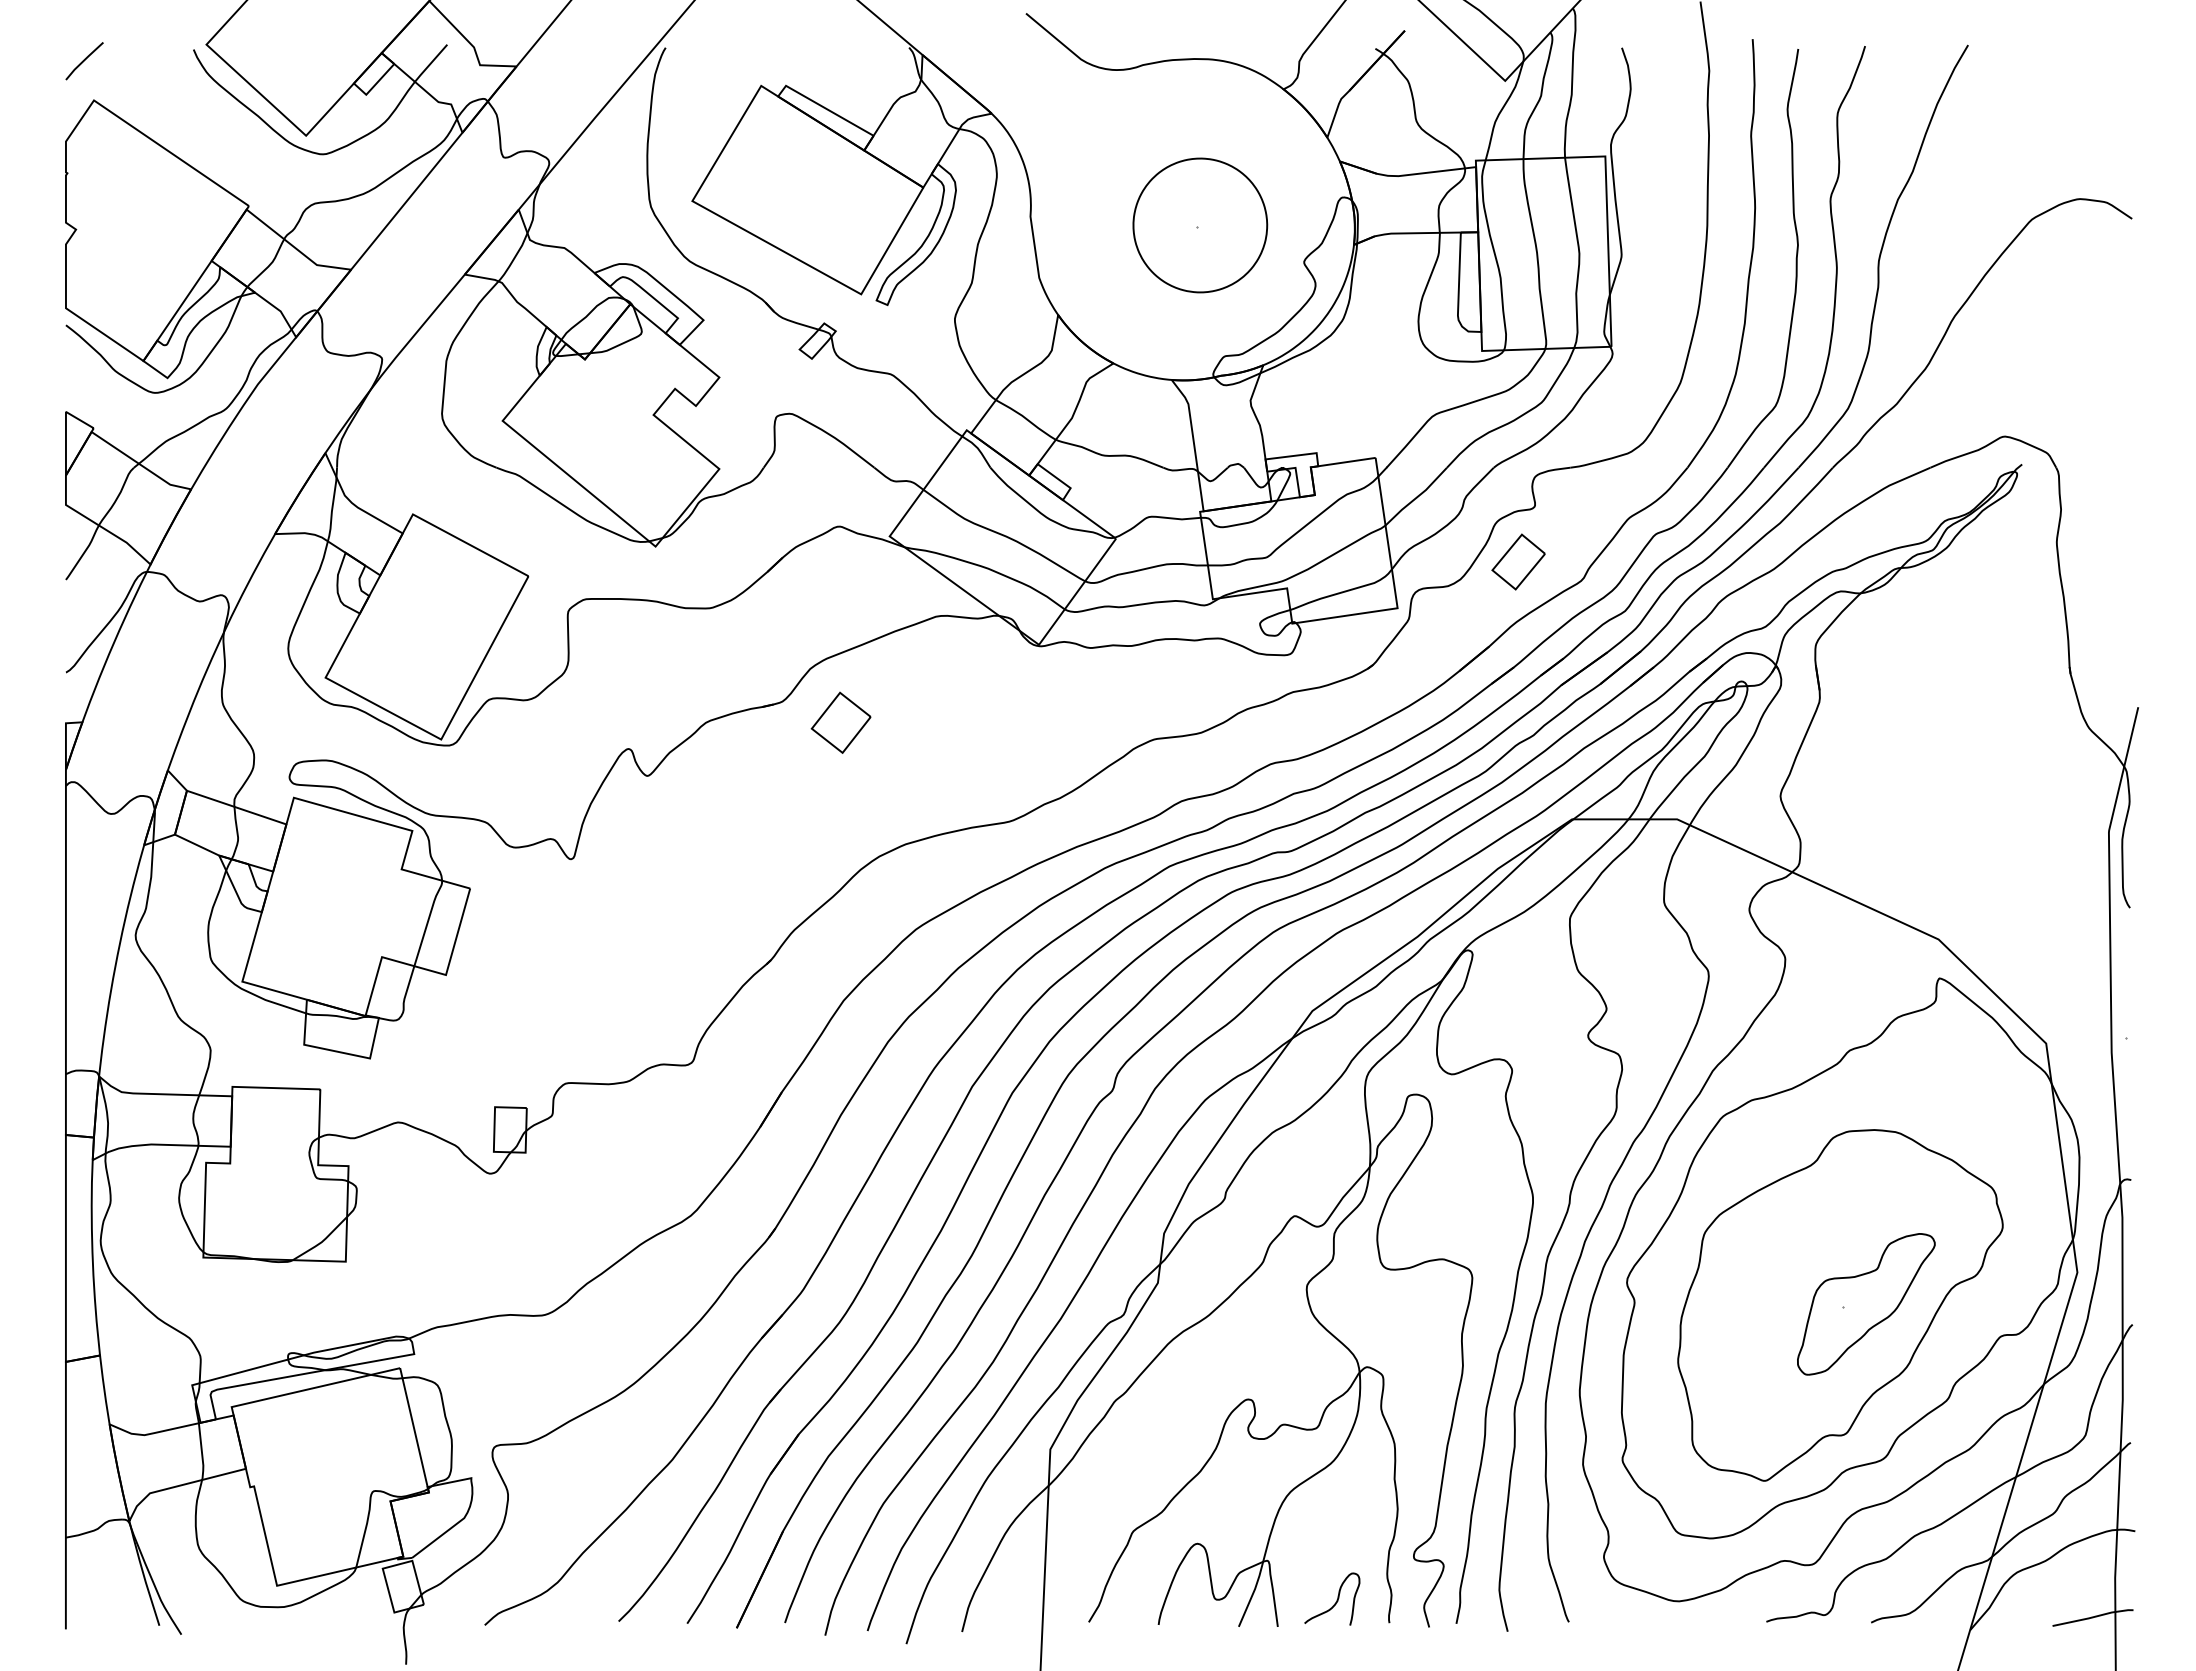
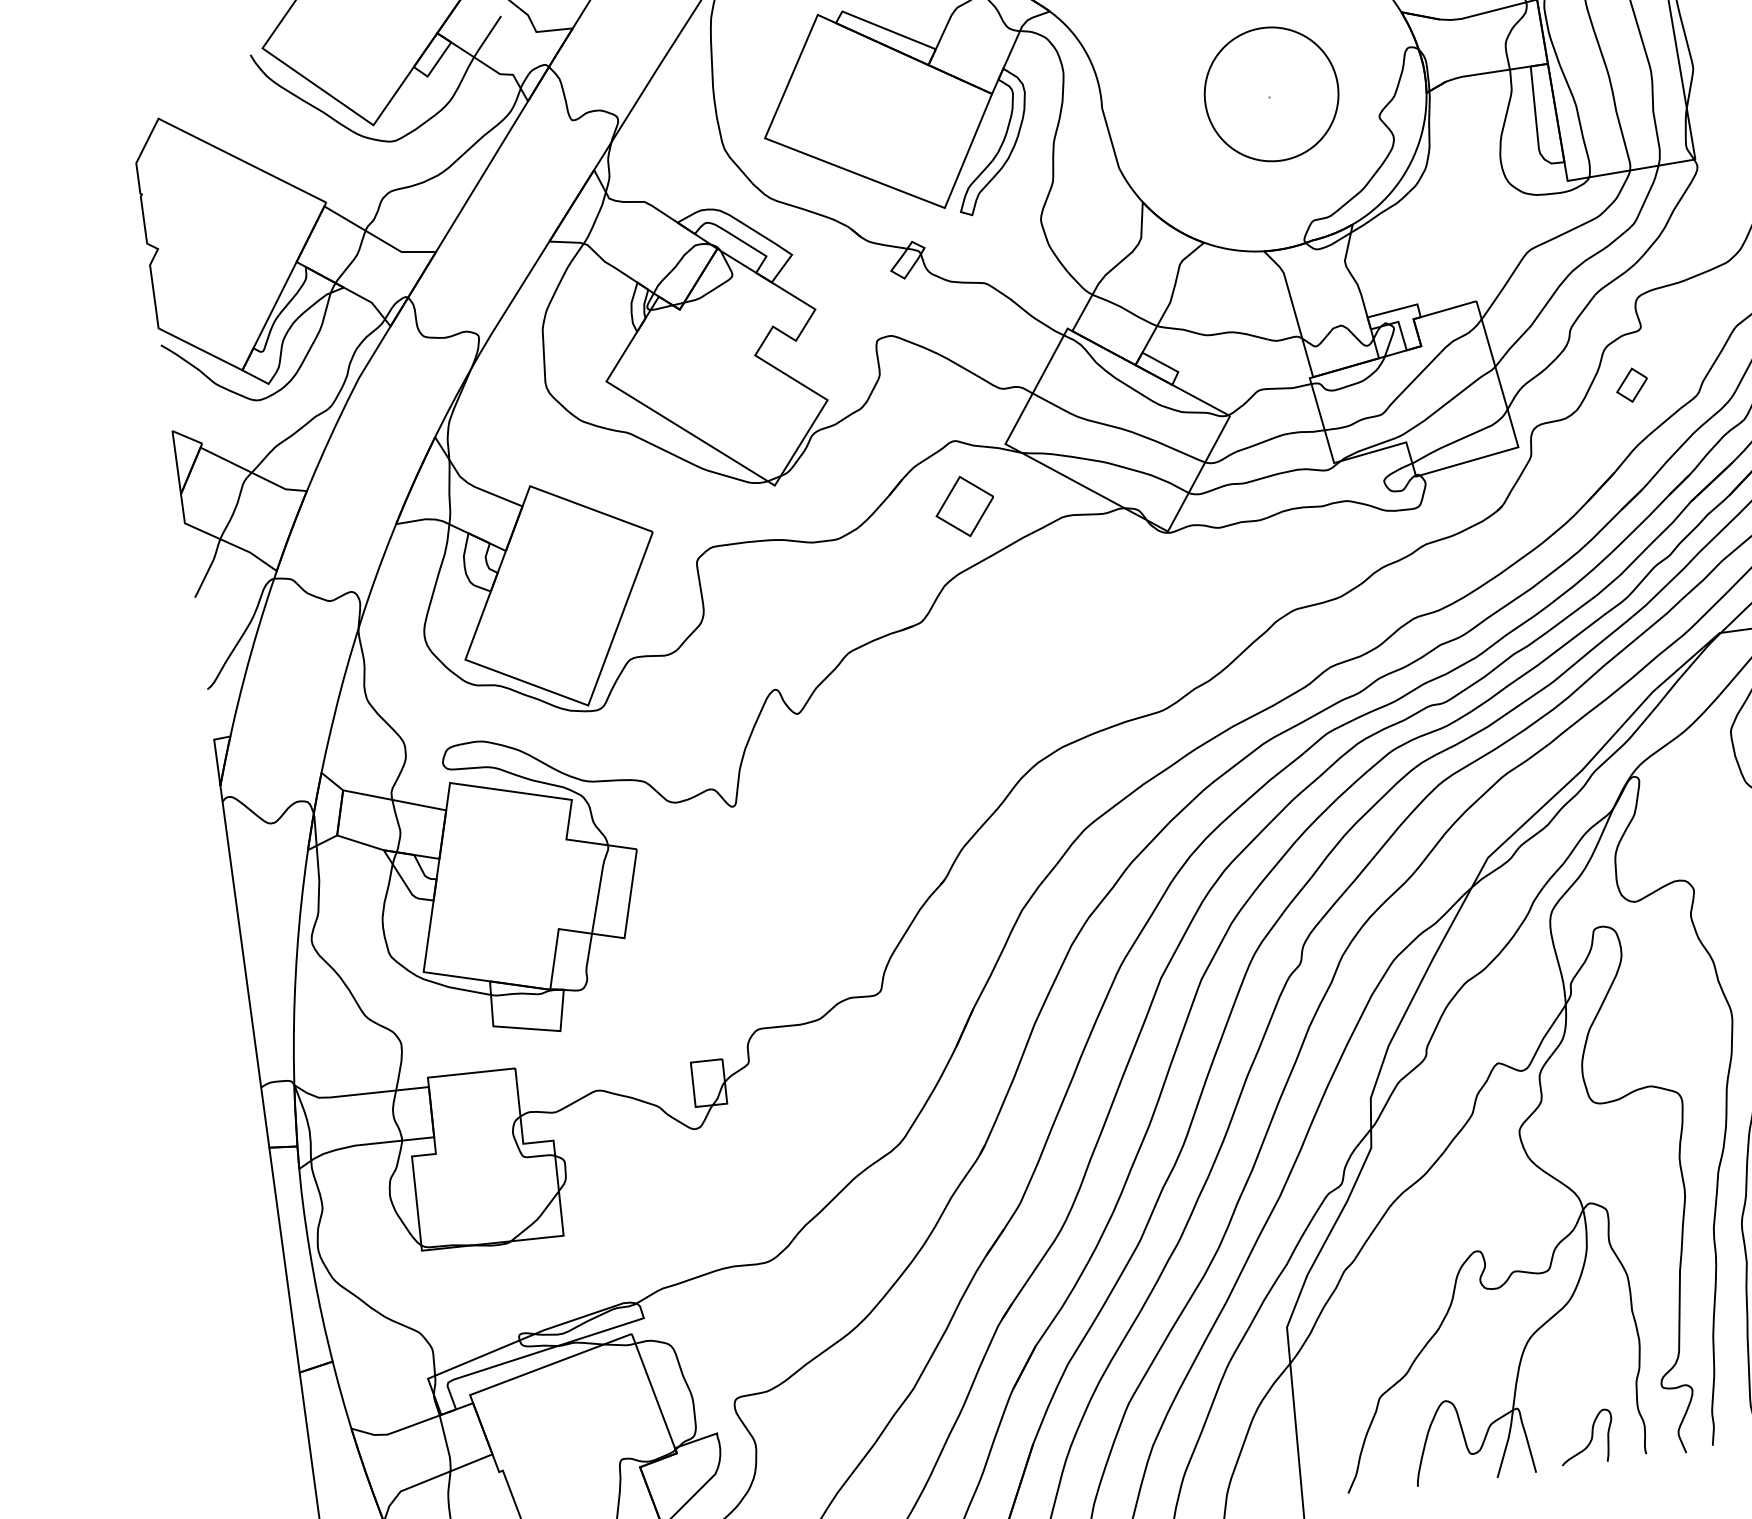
line: (84, 61) -> (143, 81), removed
part: (1518, 561) -> (1631, 384), size x0.6
part: (840, 722) -> (964, 506), moved

